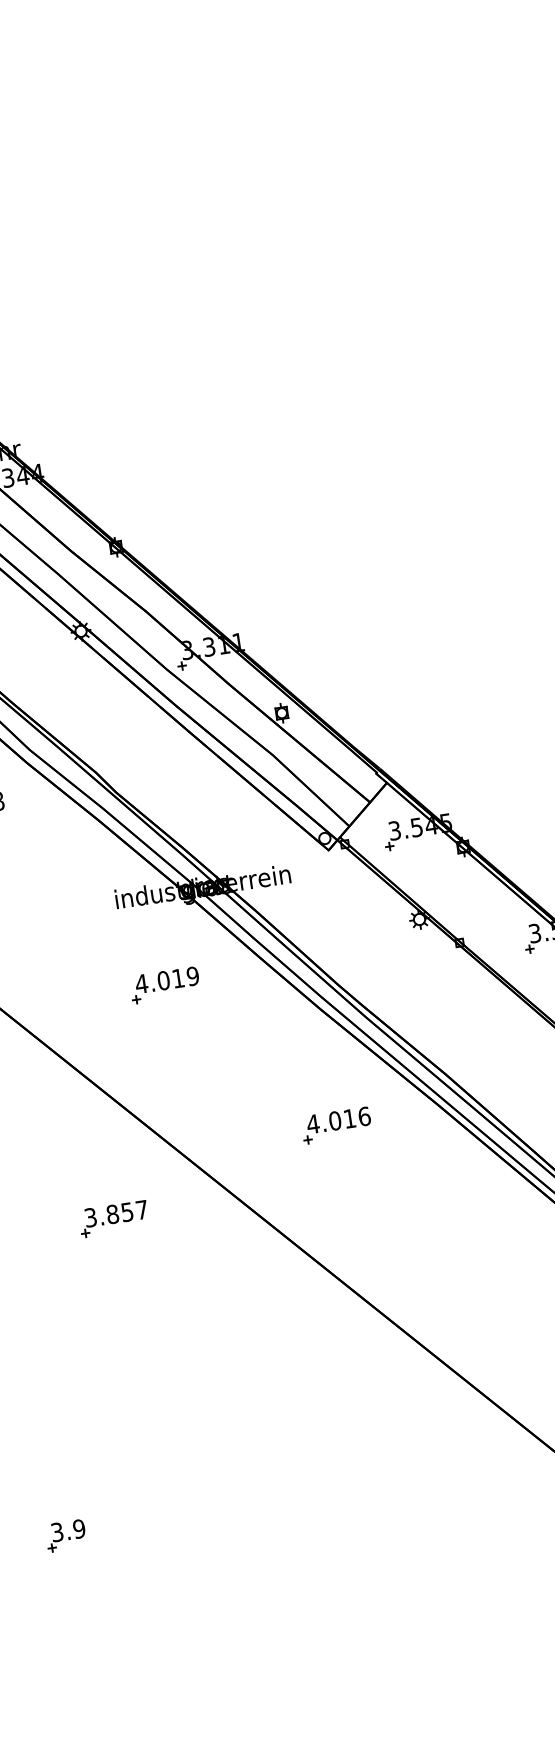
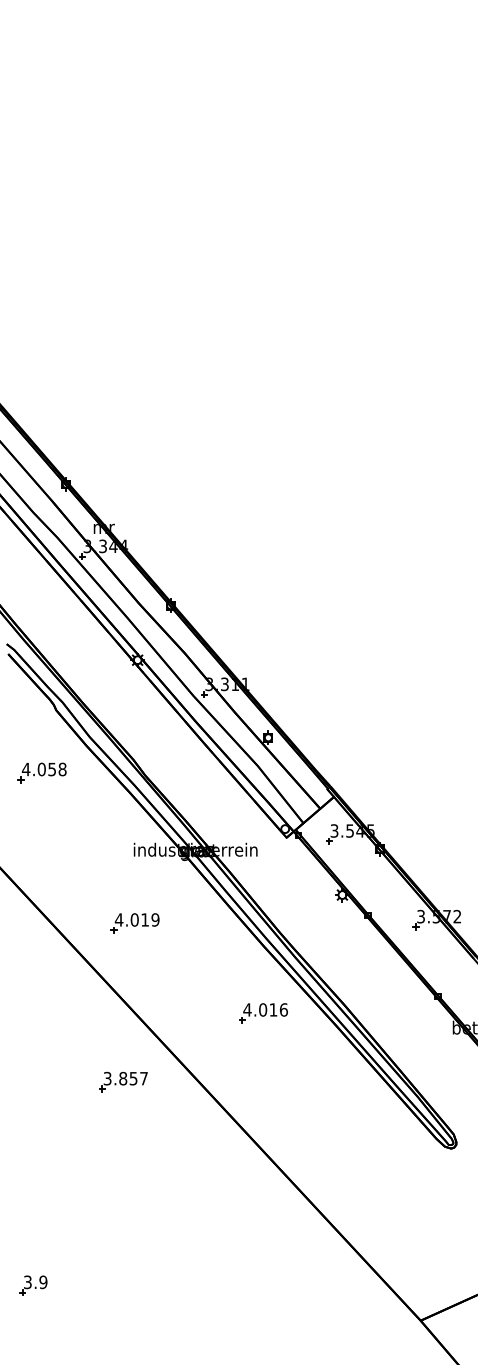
part: (164, 985) -> (134, 923), moved
part: (336, 1125) -> (263, 1013), moved
part: (113, 1218) -> (123, 1081), moved

